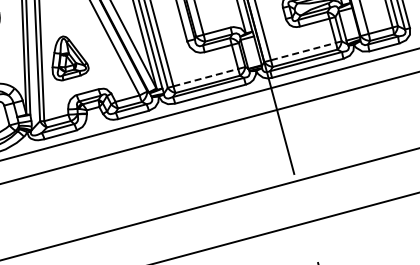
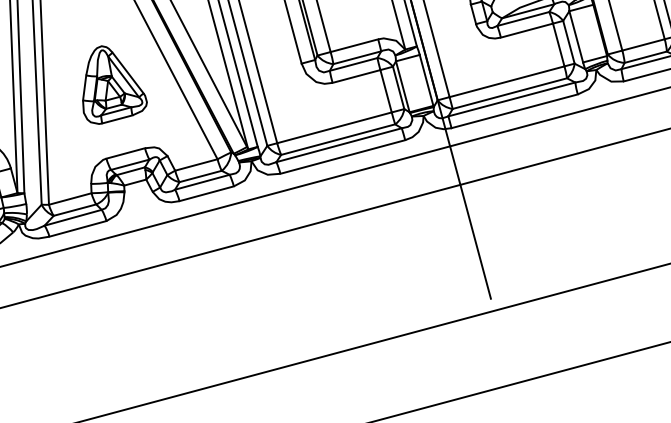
line: (303, 51) -> (507, 81), dashed -> solid
part: (70, 58) -> (114, 85), moved
line: (205, 77) -> (333, 127), dashed -> solid

